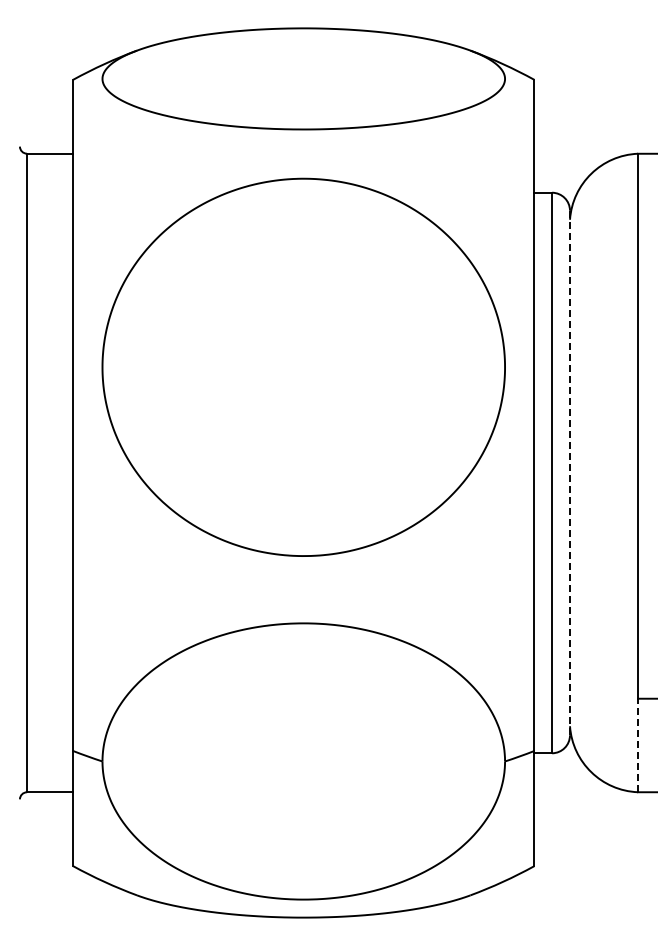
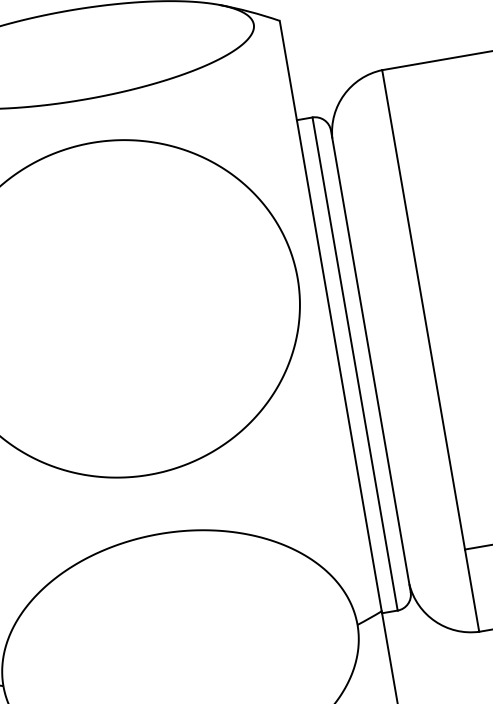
line: (570, 472) -> (371, 360), dashed -> solid
line: (638, 745) -> (472, 590), dashed -> solid

